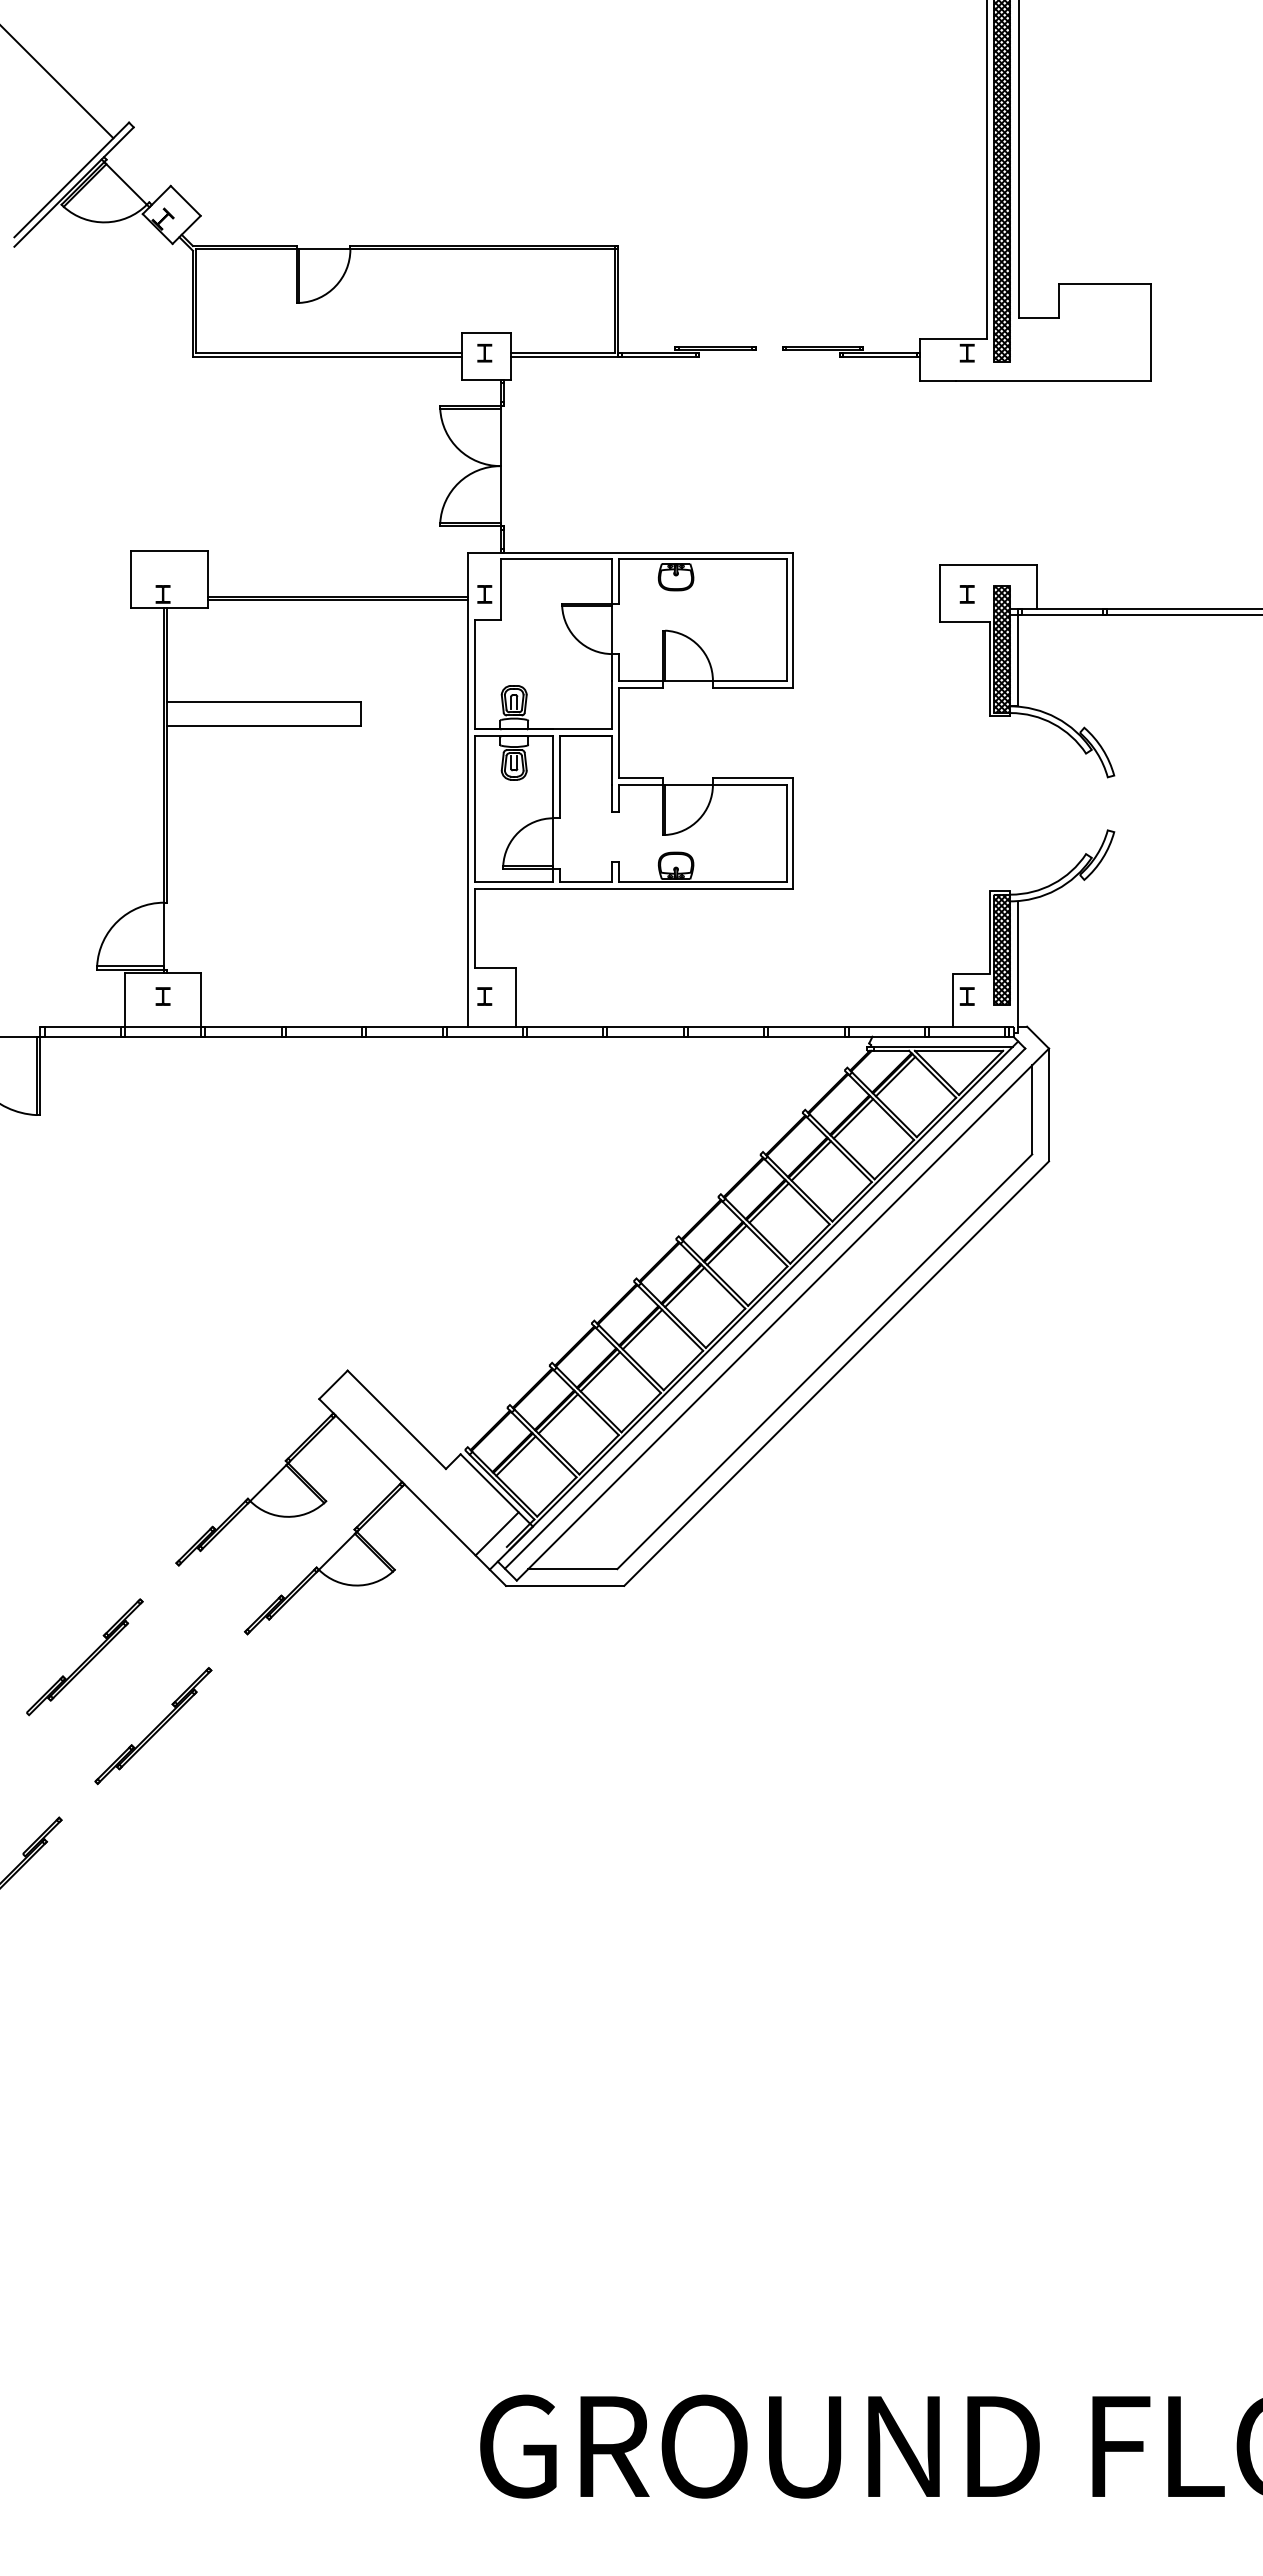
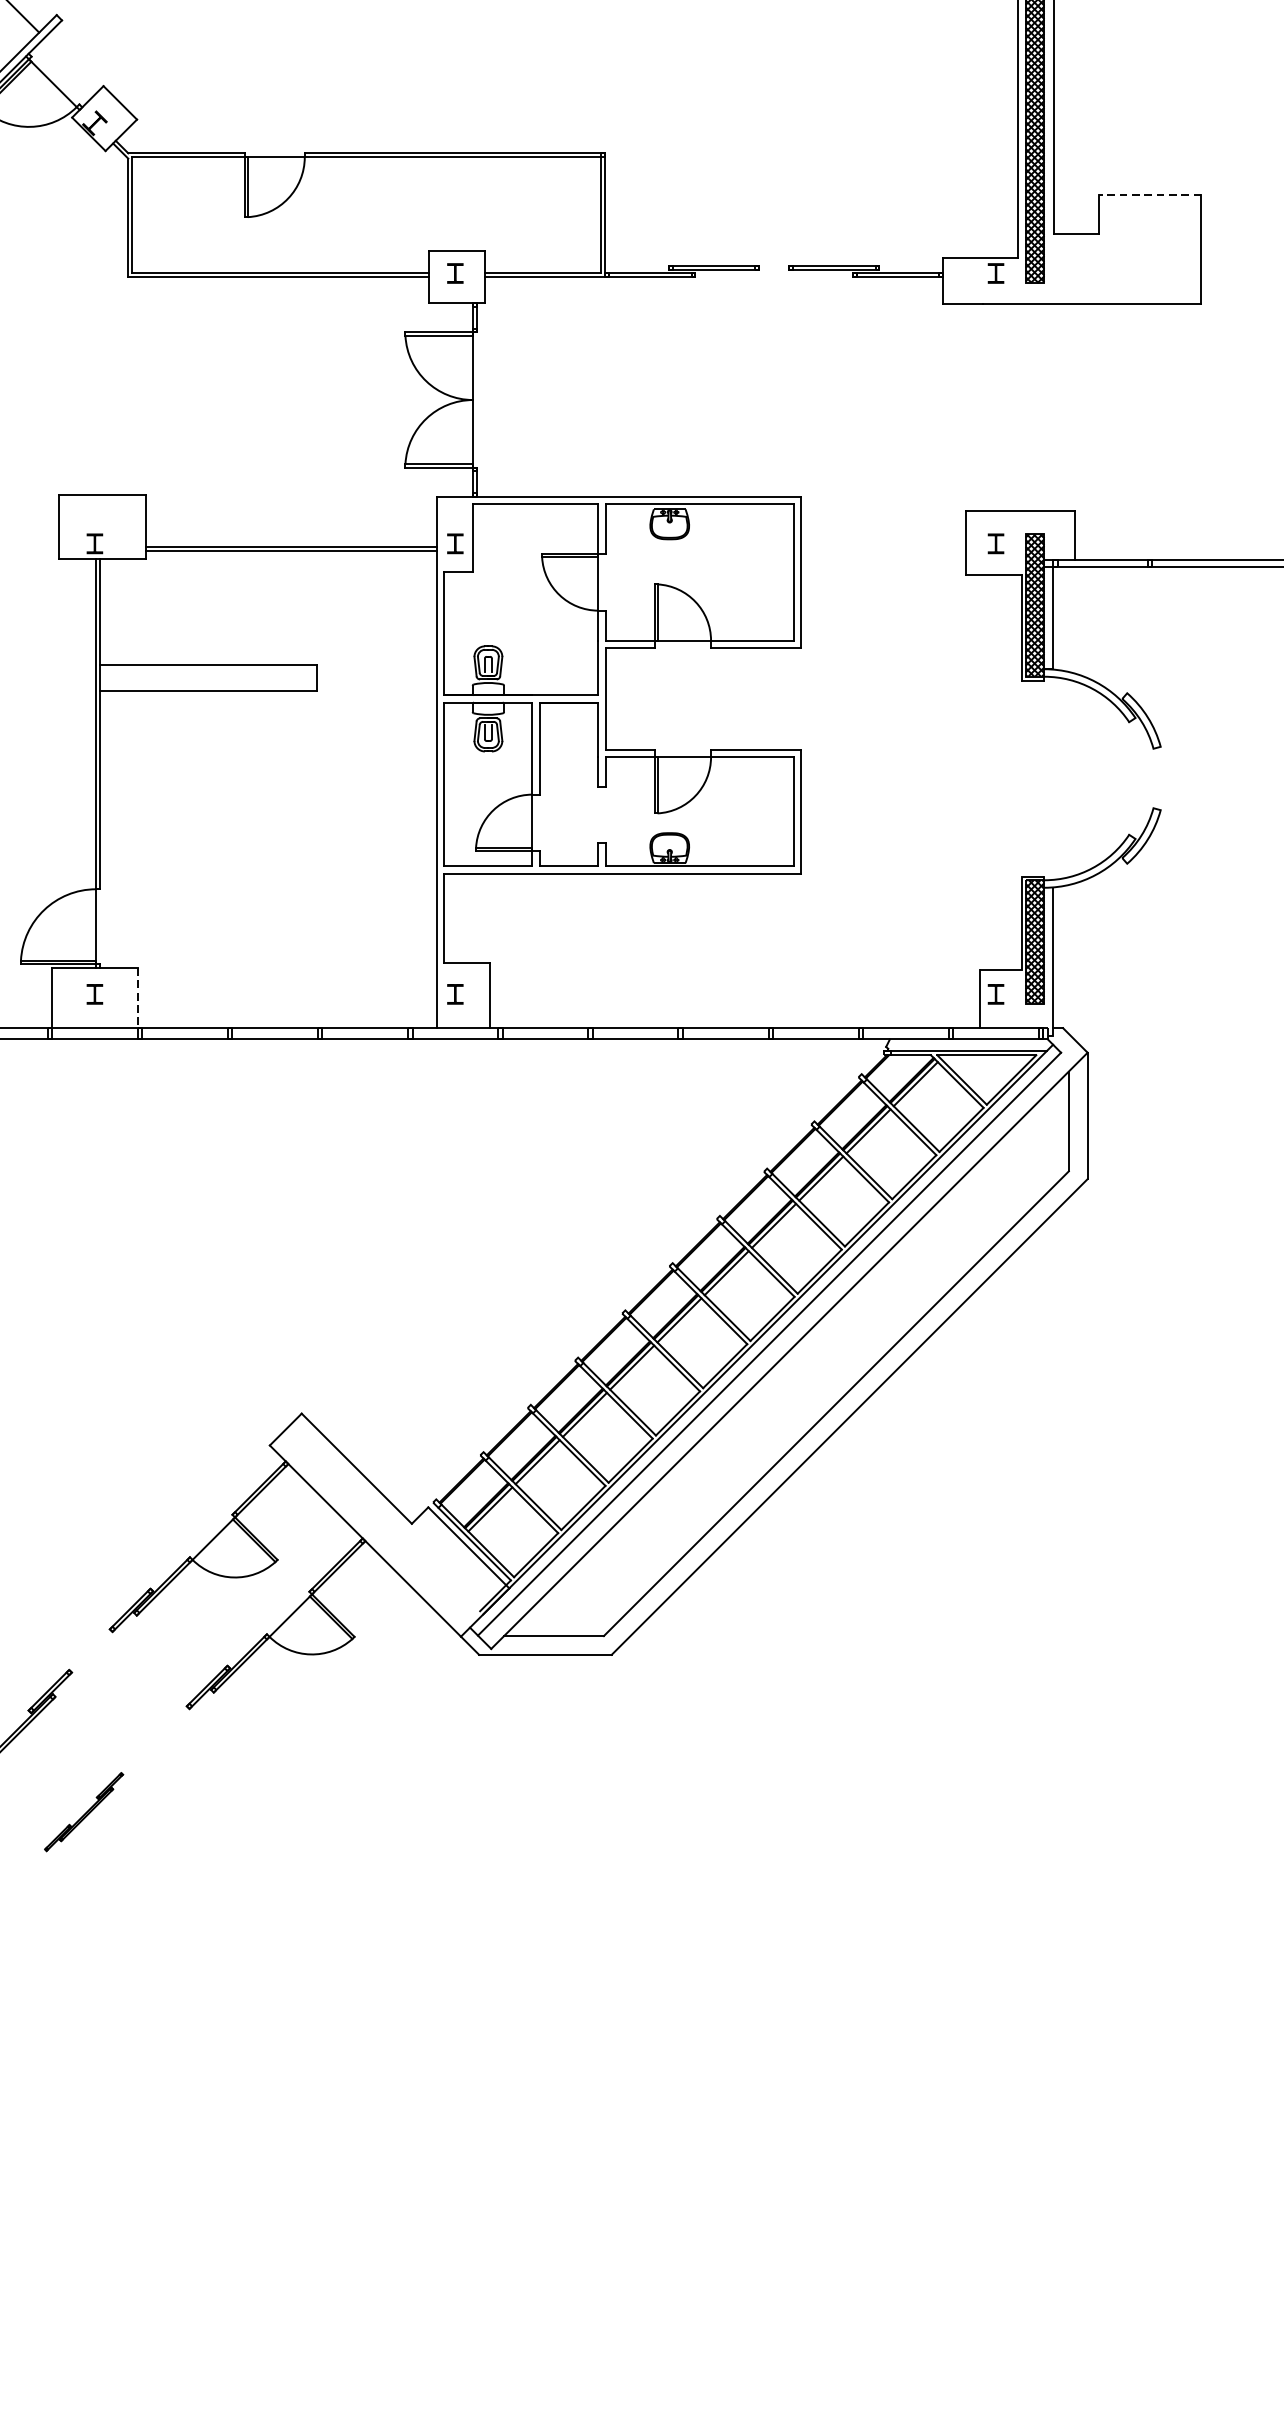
line: (1104, 283) -> (1149, 195), solid -> dashed
line: (201, 999) -> (137, 997), solid -> dashed
line: (496, 1533) -> (468, 1596), removed
part: (153, 1726) -> (84, 1812), size x0.6

